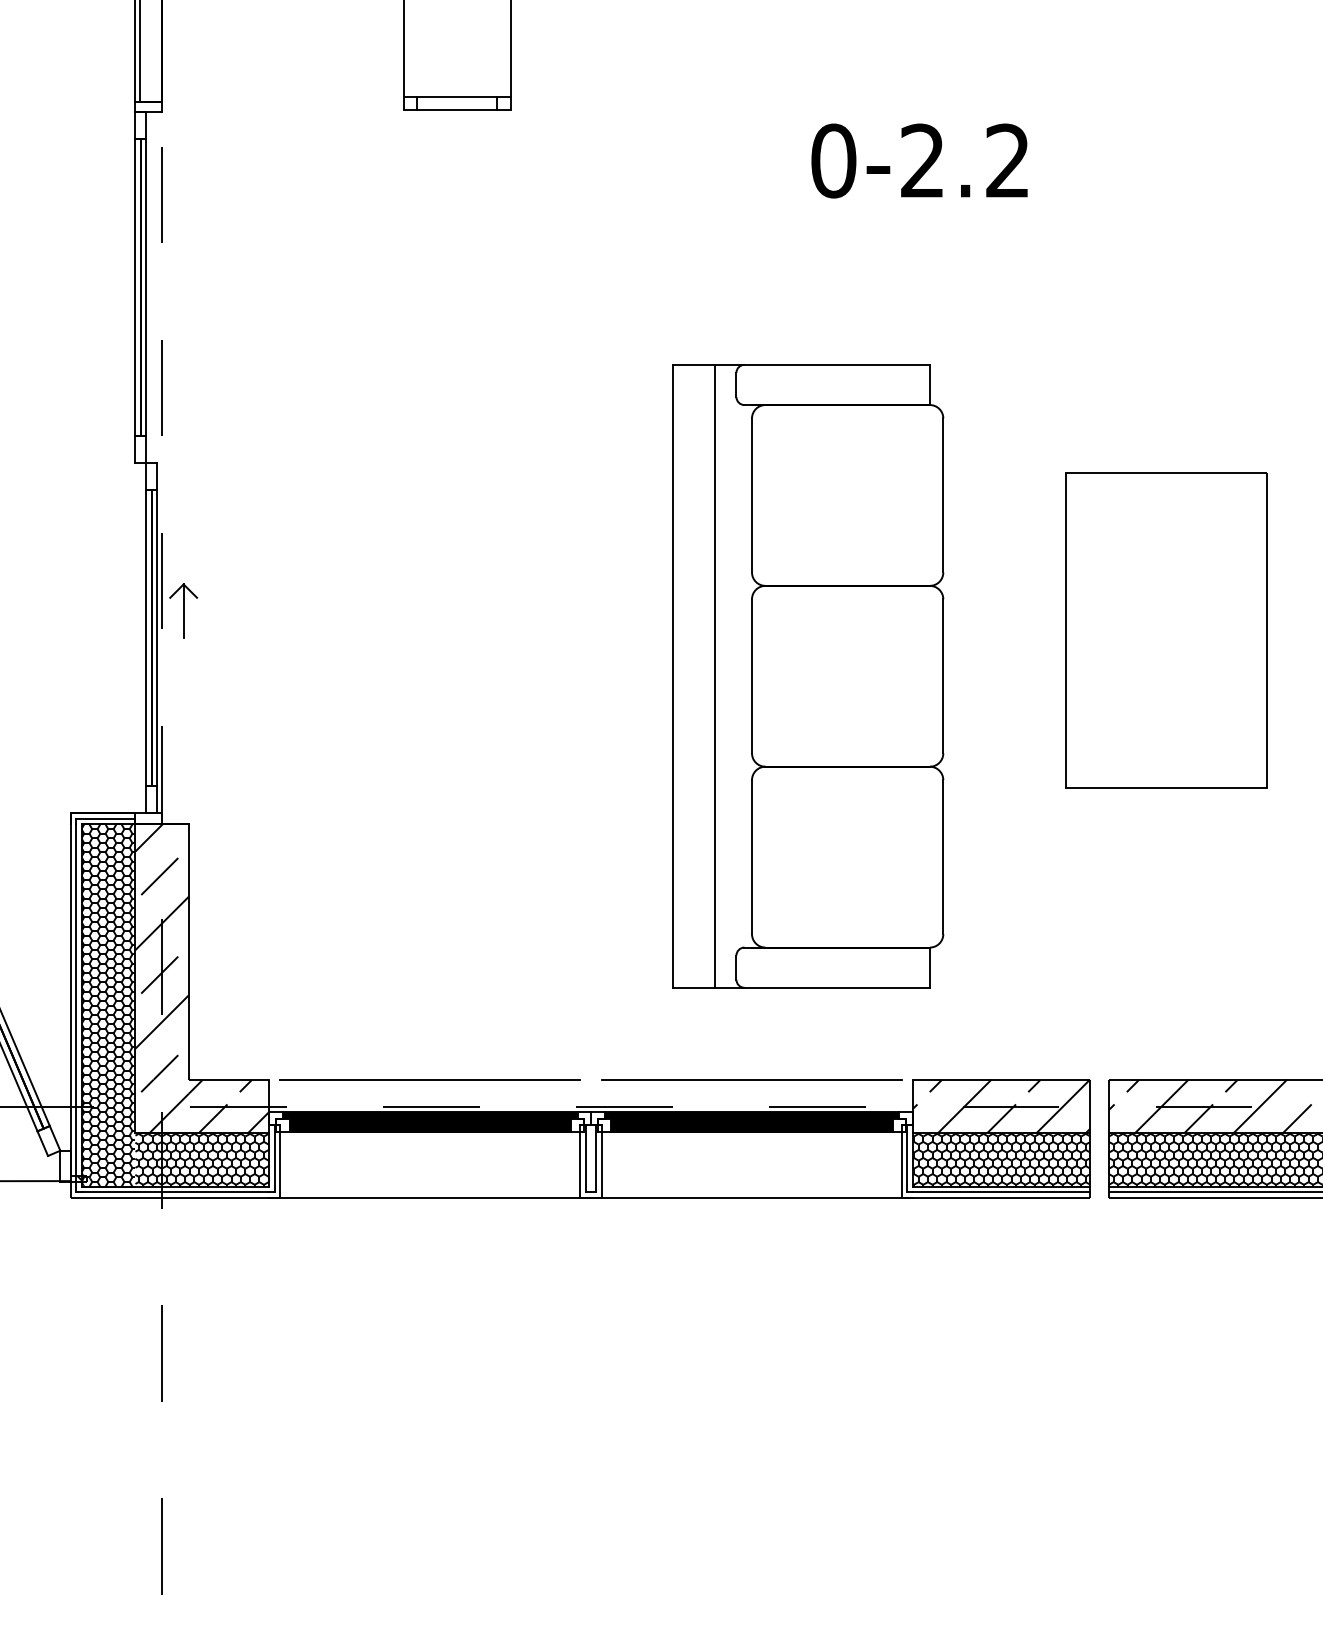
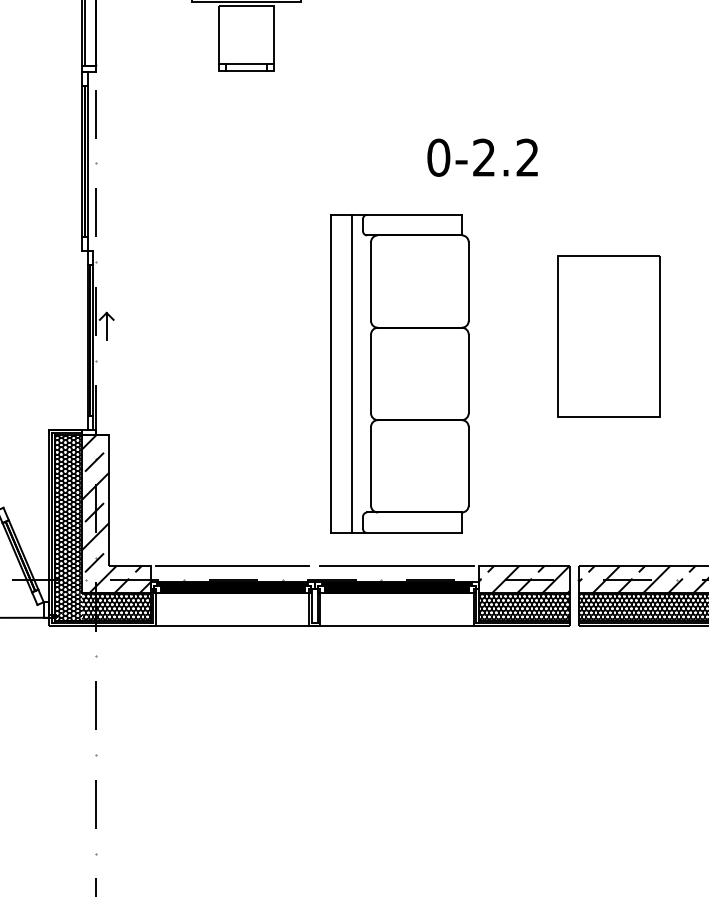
text: (919, 160) -> (482, 157), moved
part: (807, 675) -> (399, 373), moved

